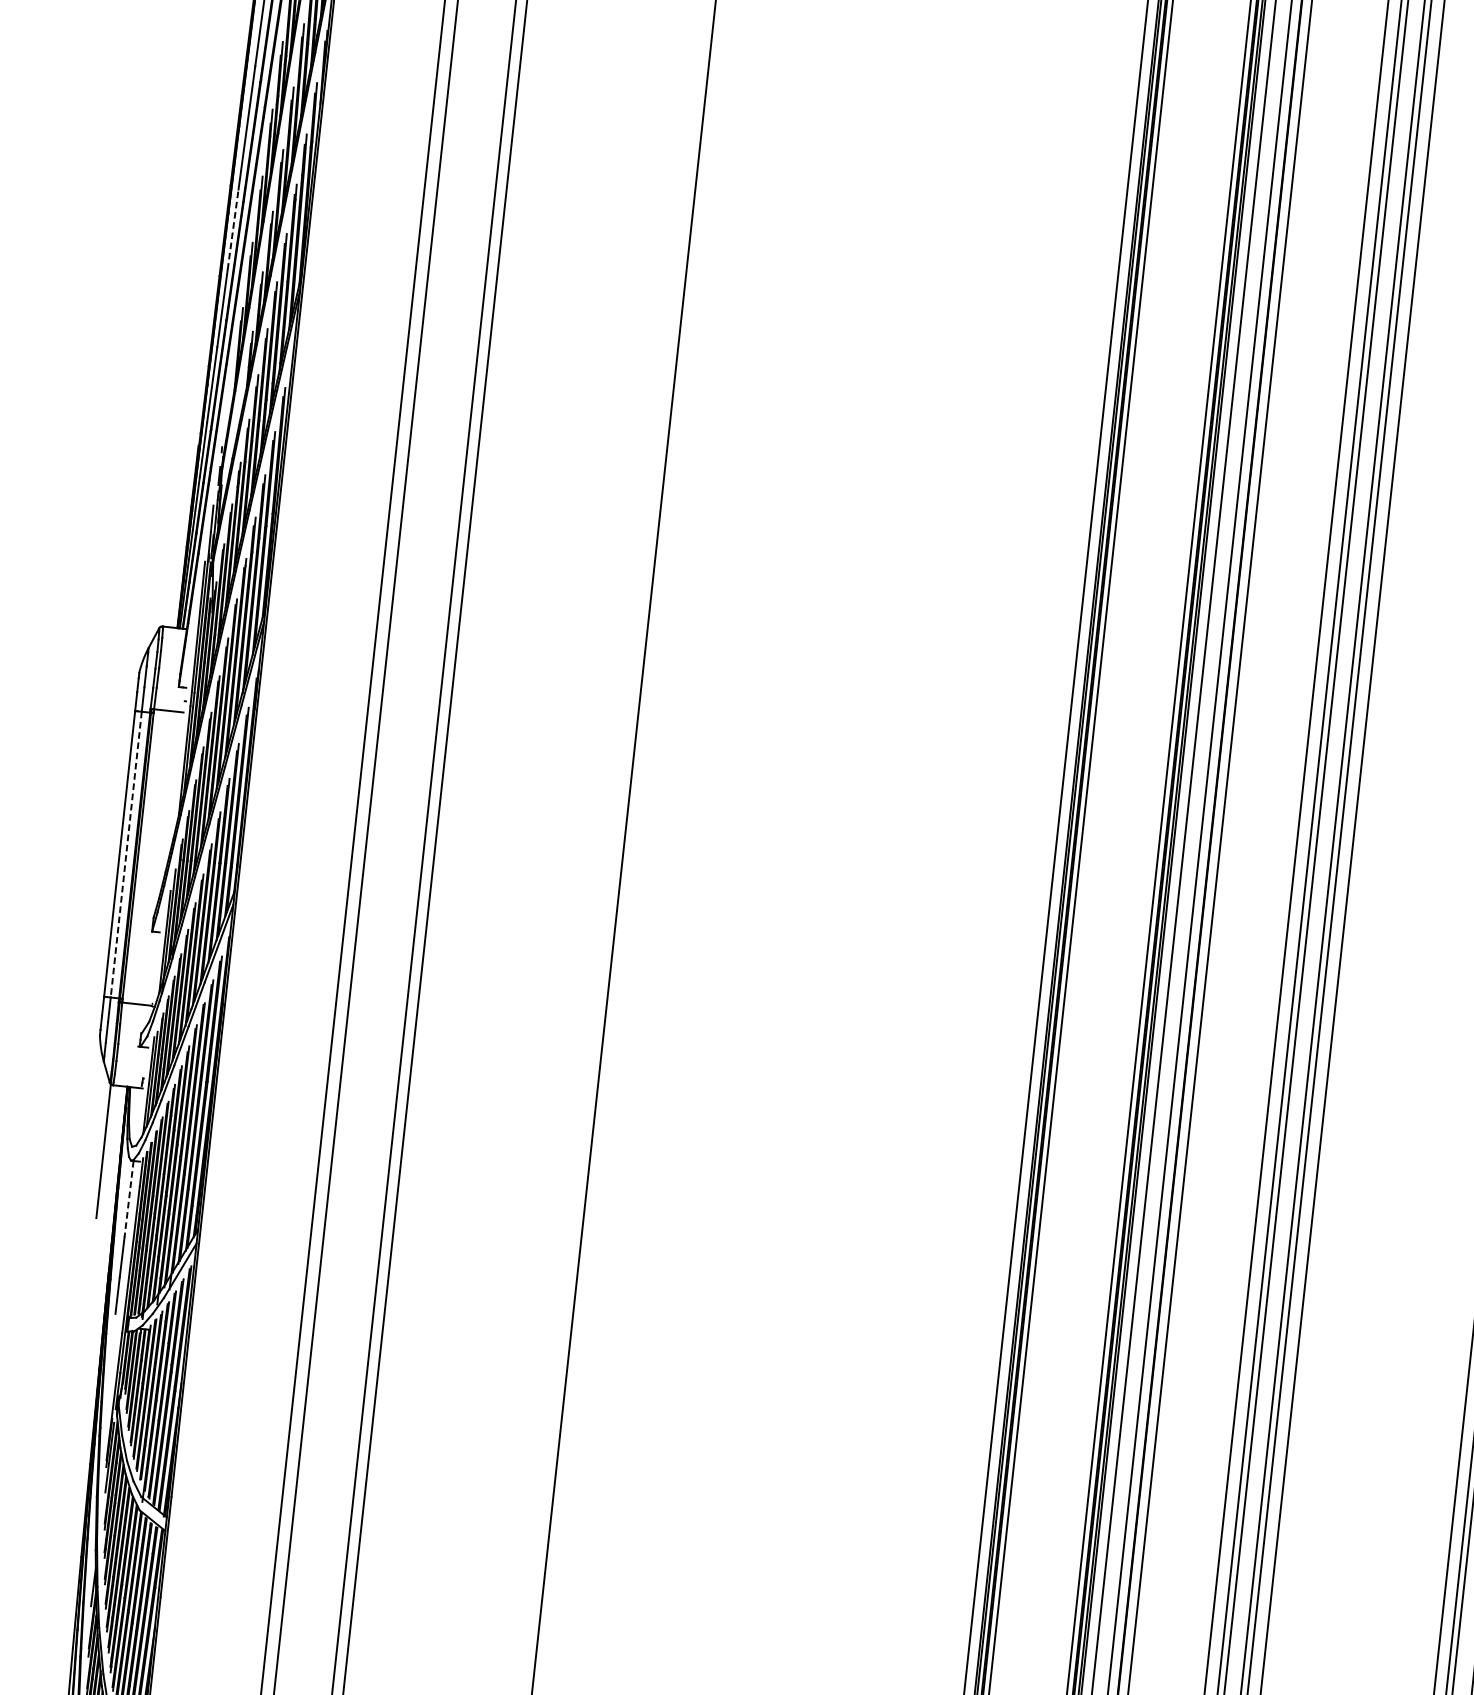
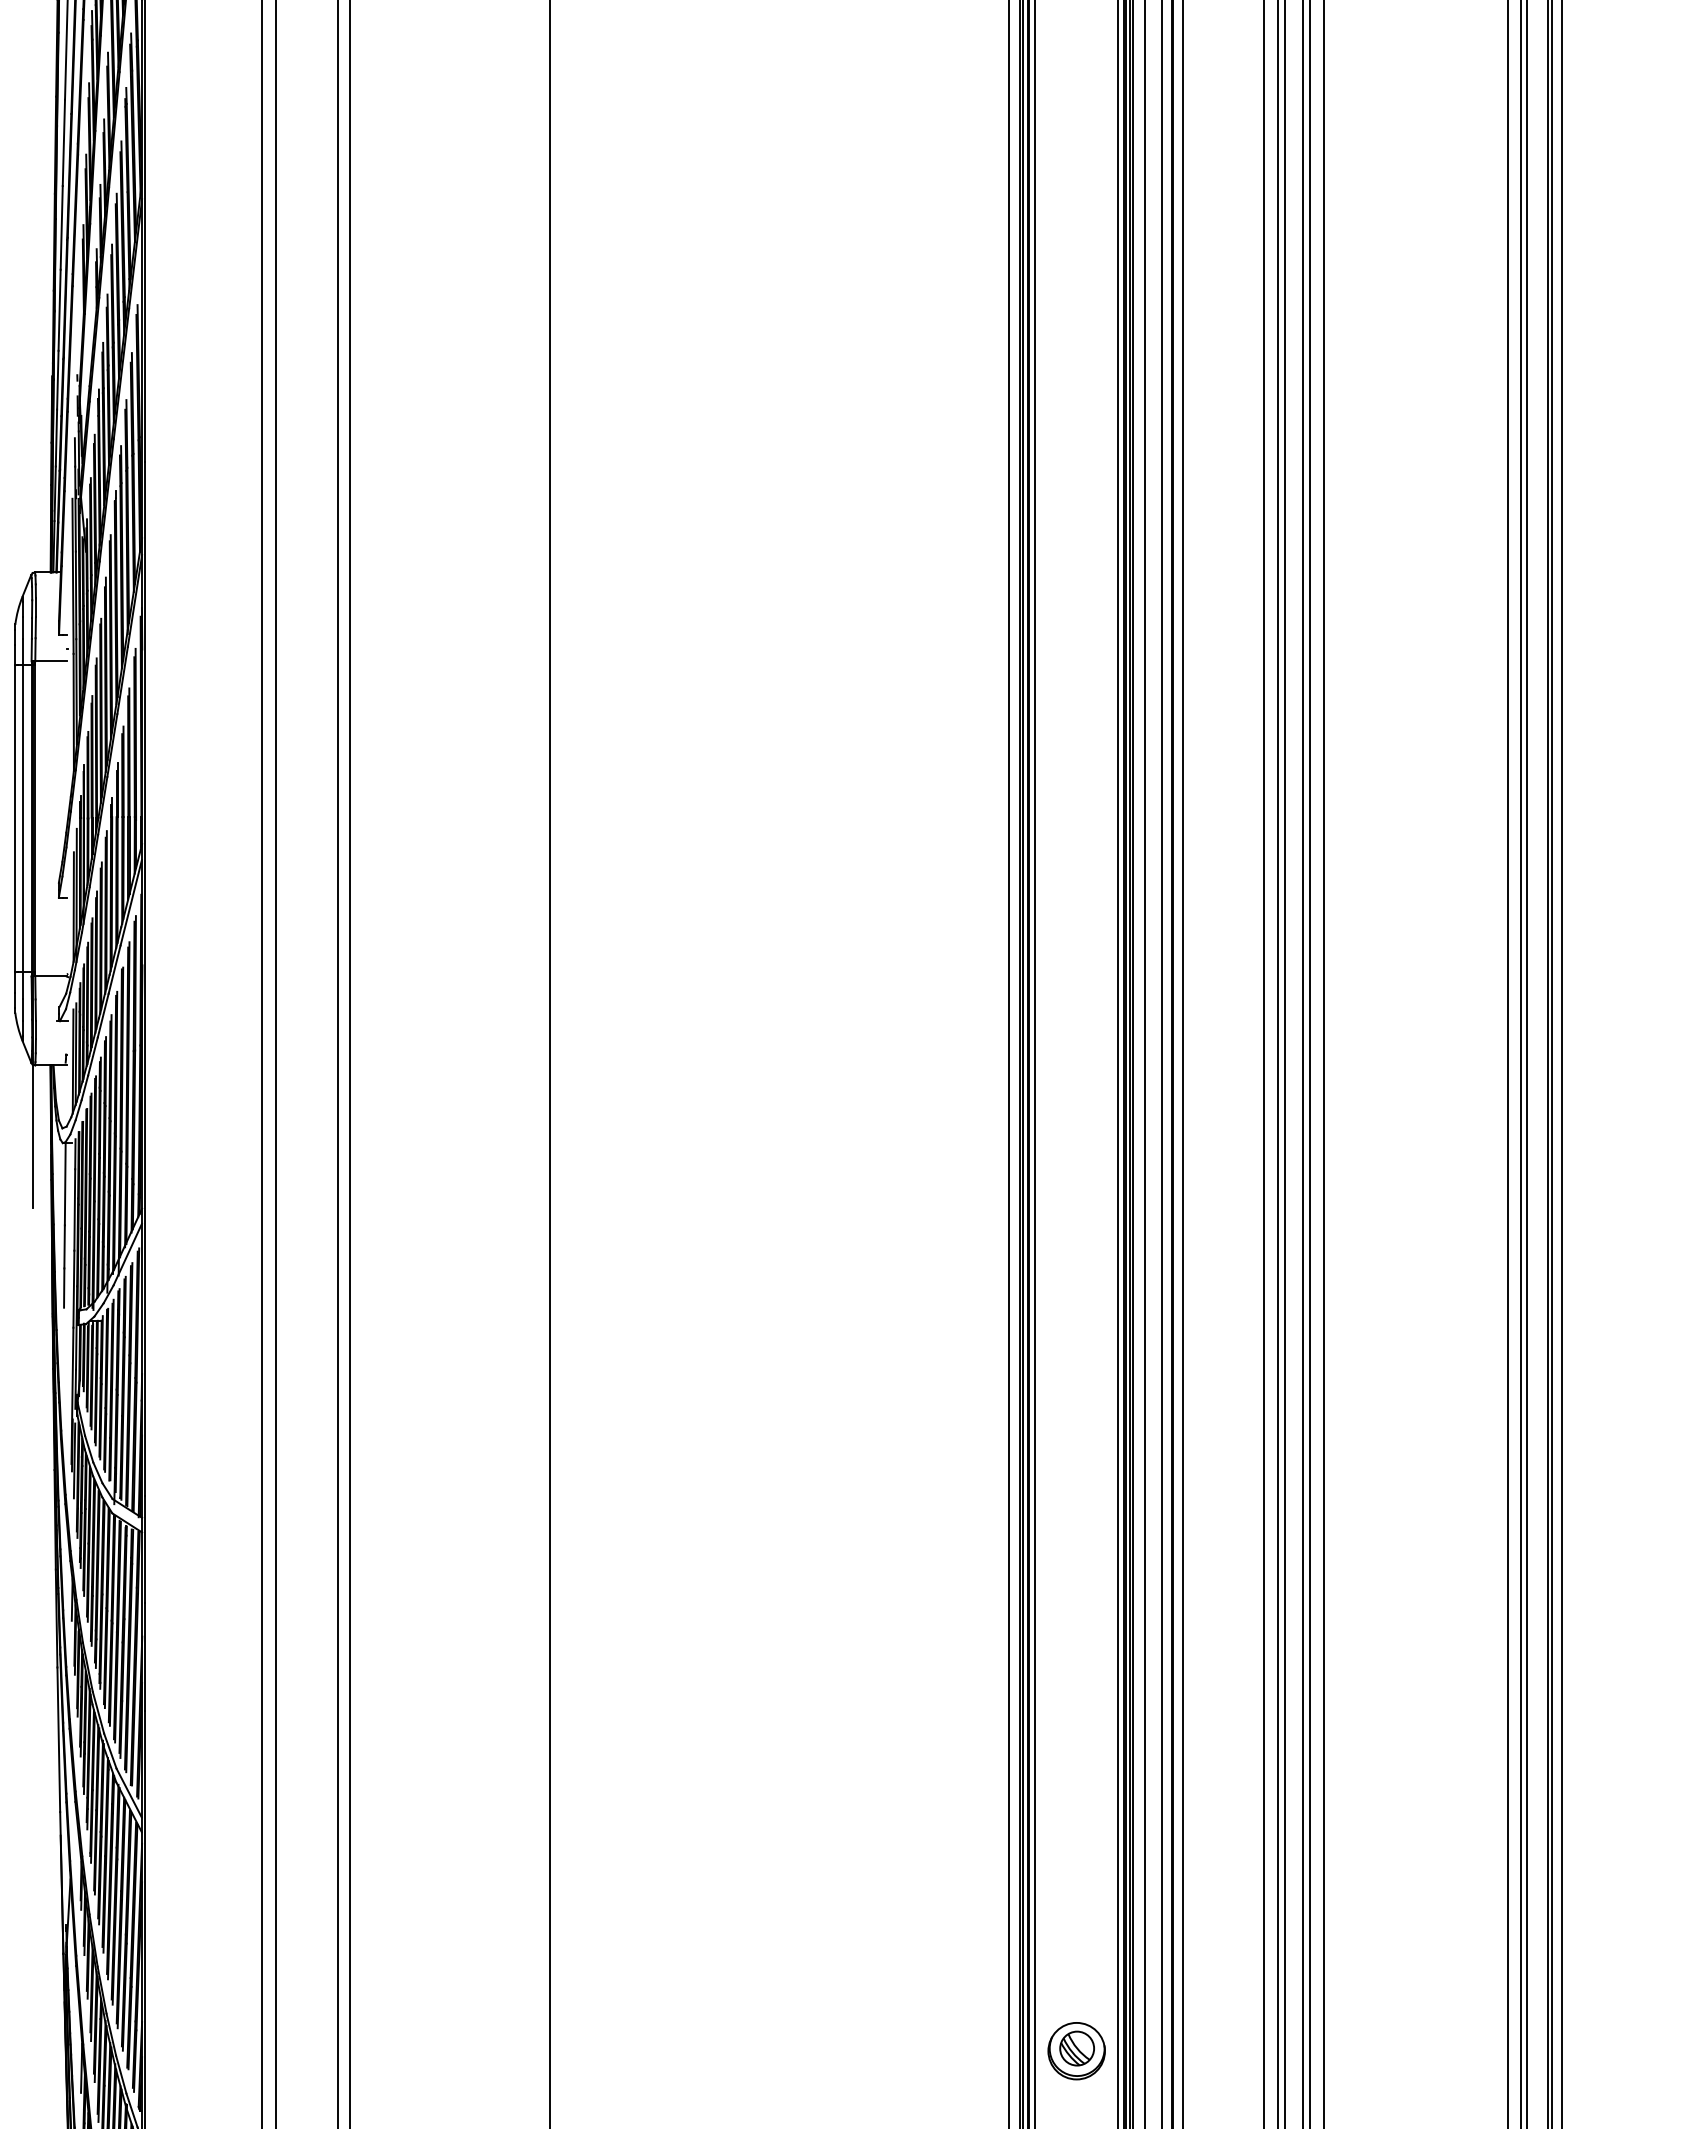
line: (232, 229) -> (63, 142), dashed -> solid
line: (126, 855) -> (22, 819), dashed -> solid
line: (129, 1199) -> (65, 1184), dashed -> solid

